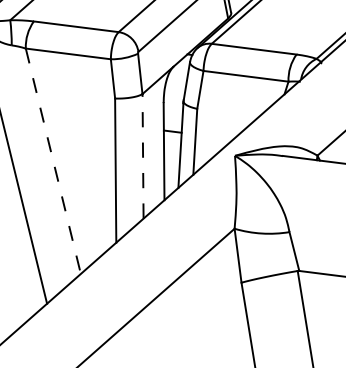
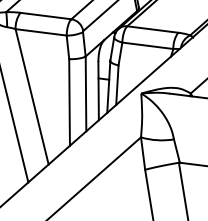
line: (143, 155) -> (86, 93), dashed -> solid
line: (53, 160) -> (32, 96), dashed -> solid

